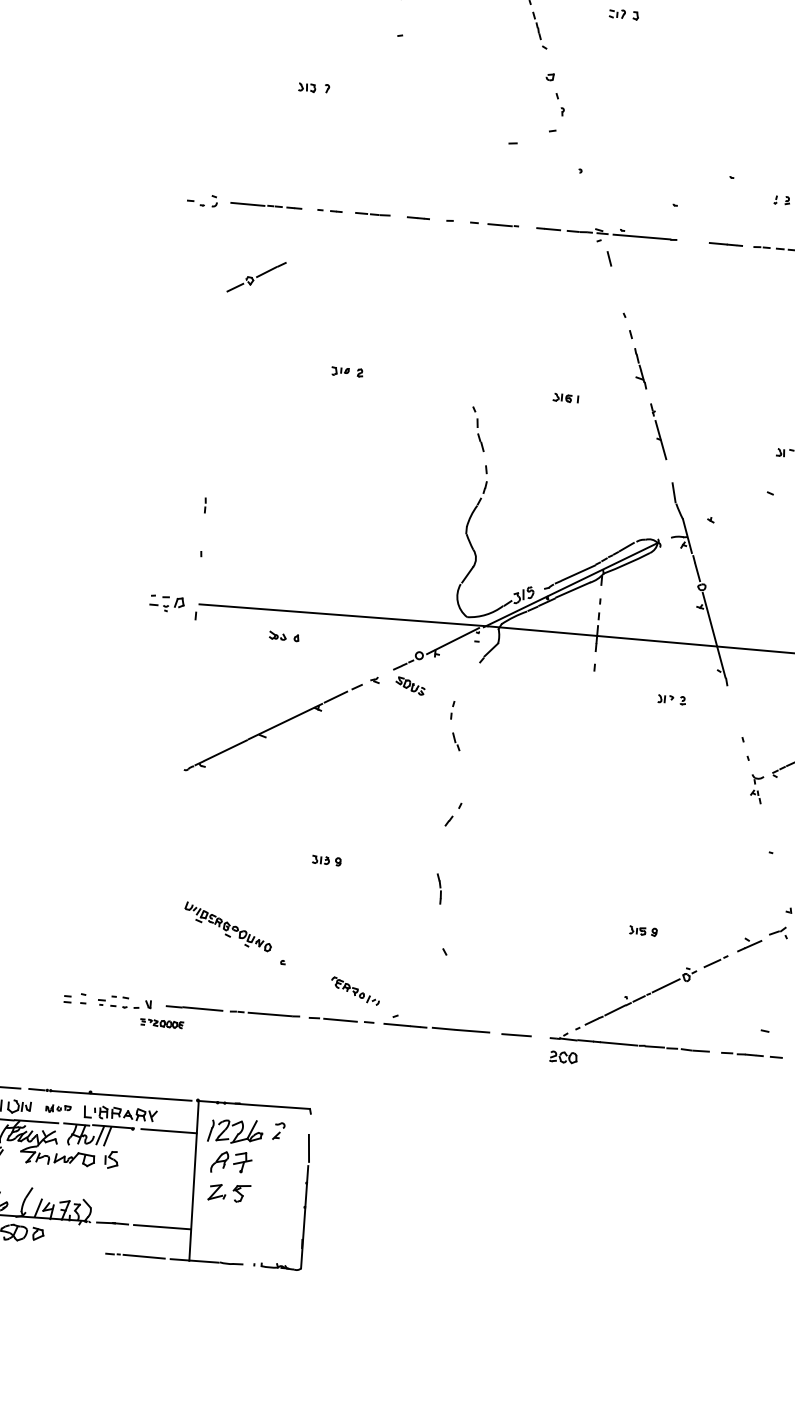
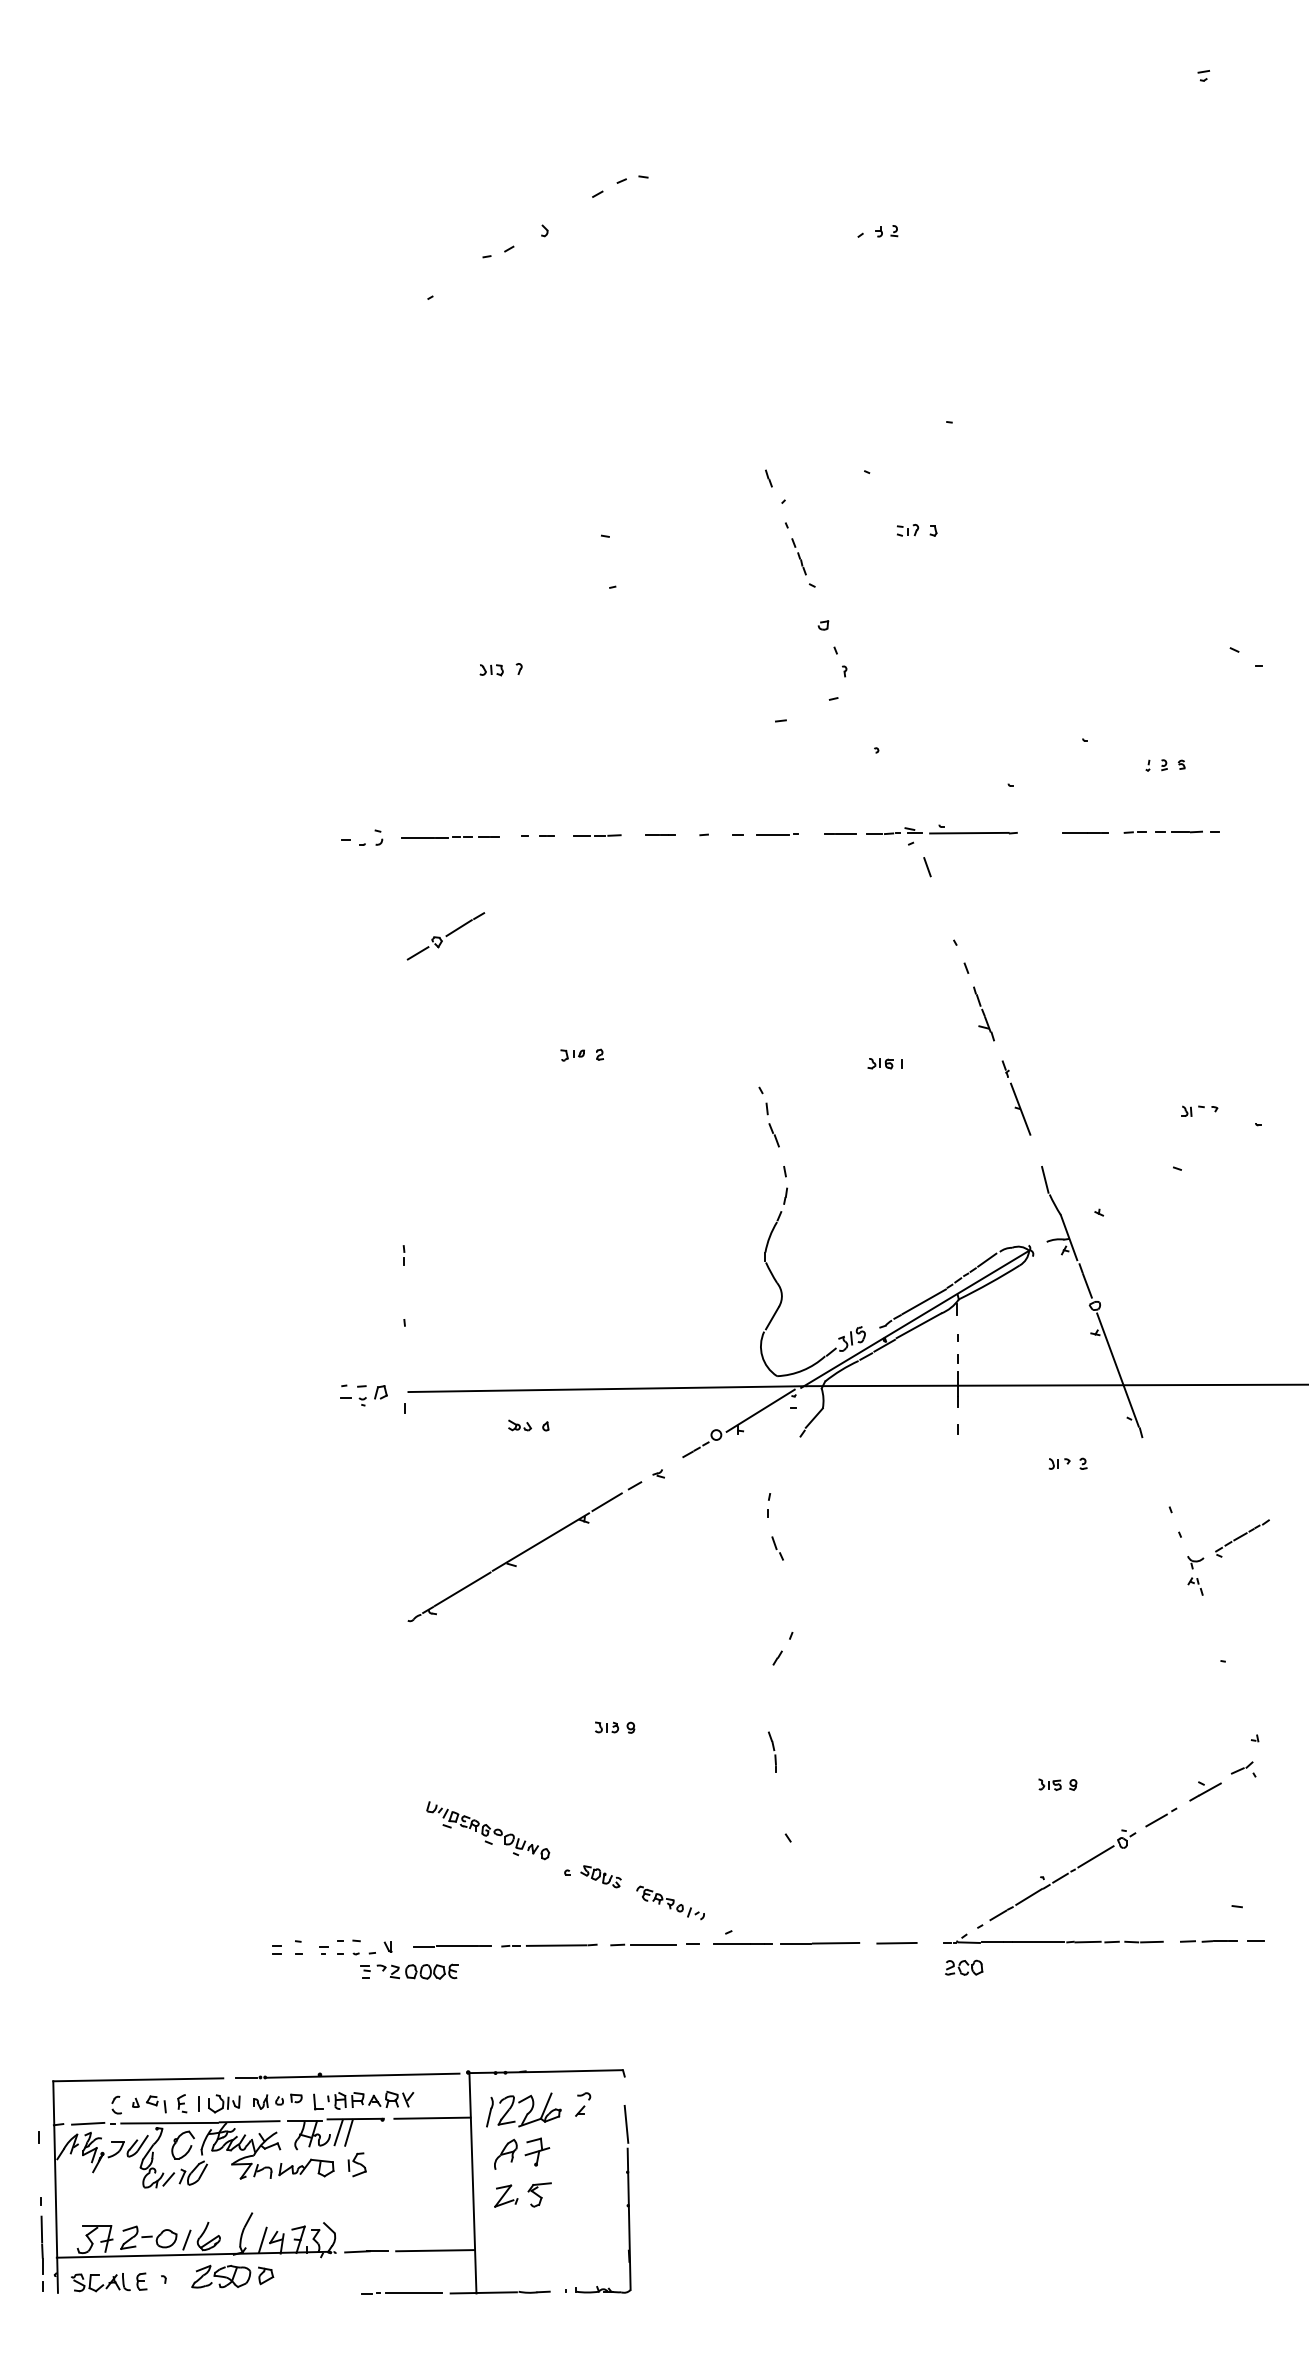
part: (410, 685) -> (600, 1876), moved
part: (162, 1023) -> (409, 1971), size x1.67
part: (58, 1108) -> (277, 2101), size x1.43

